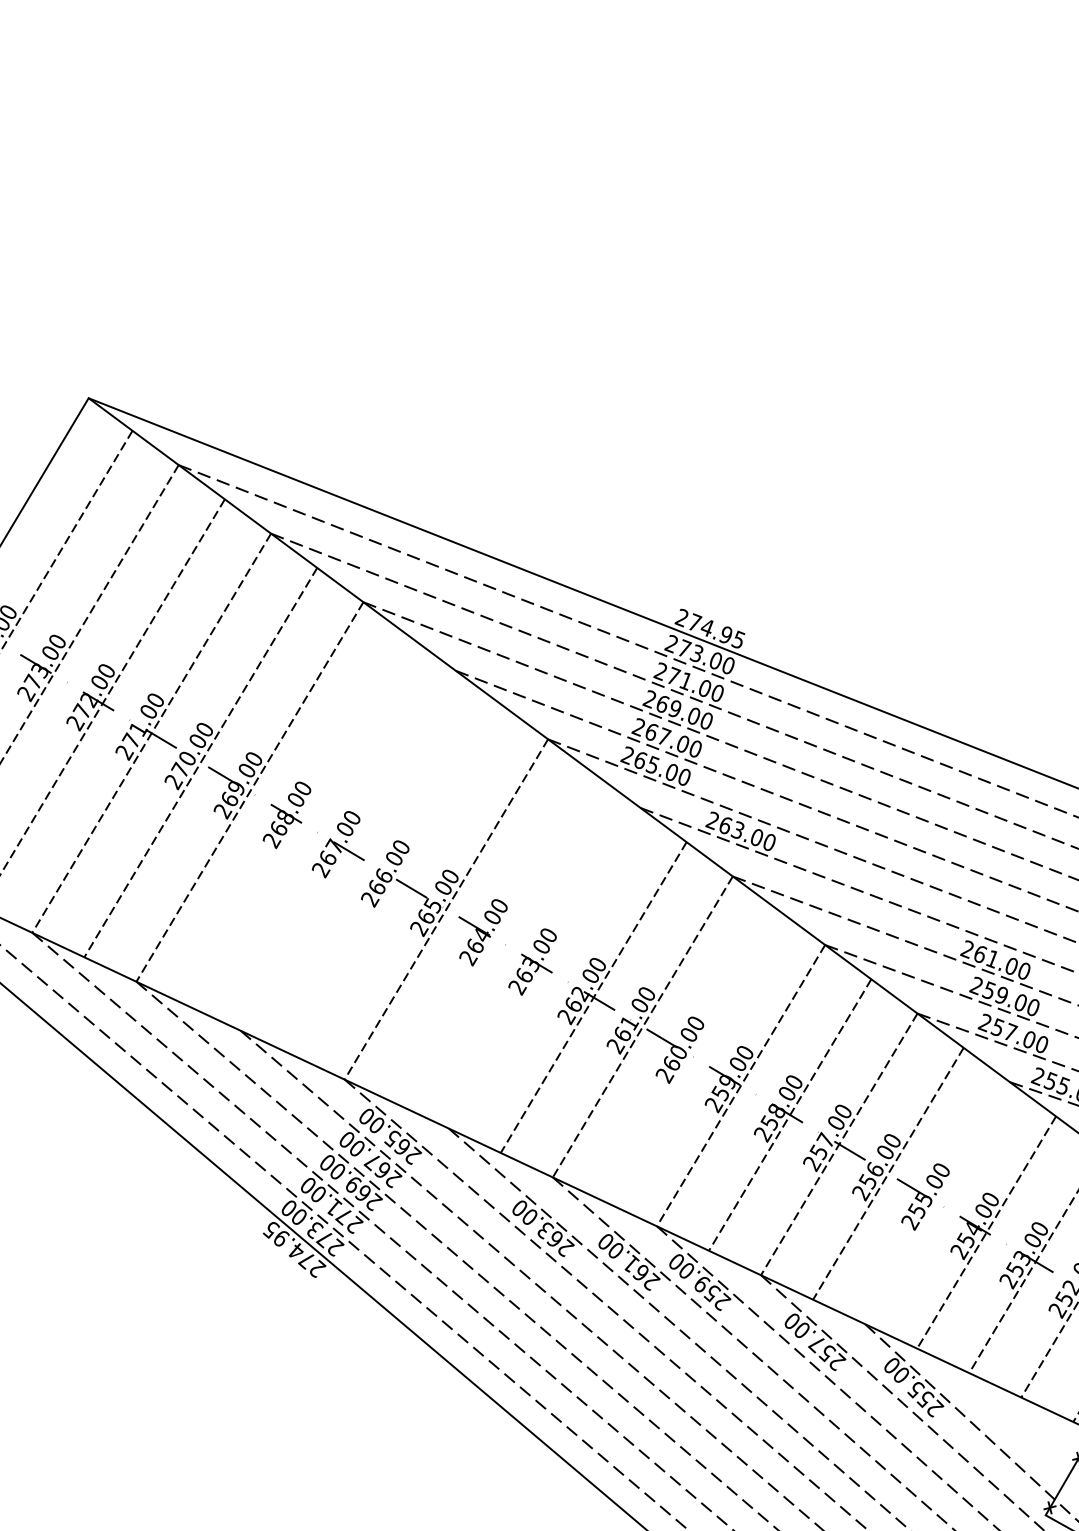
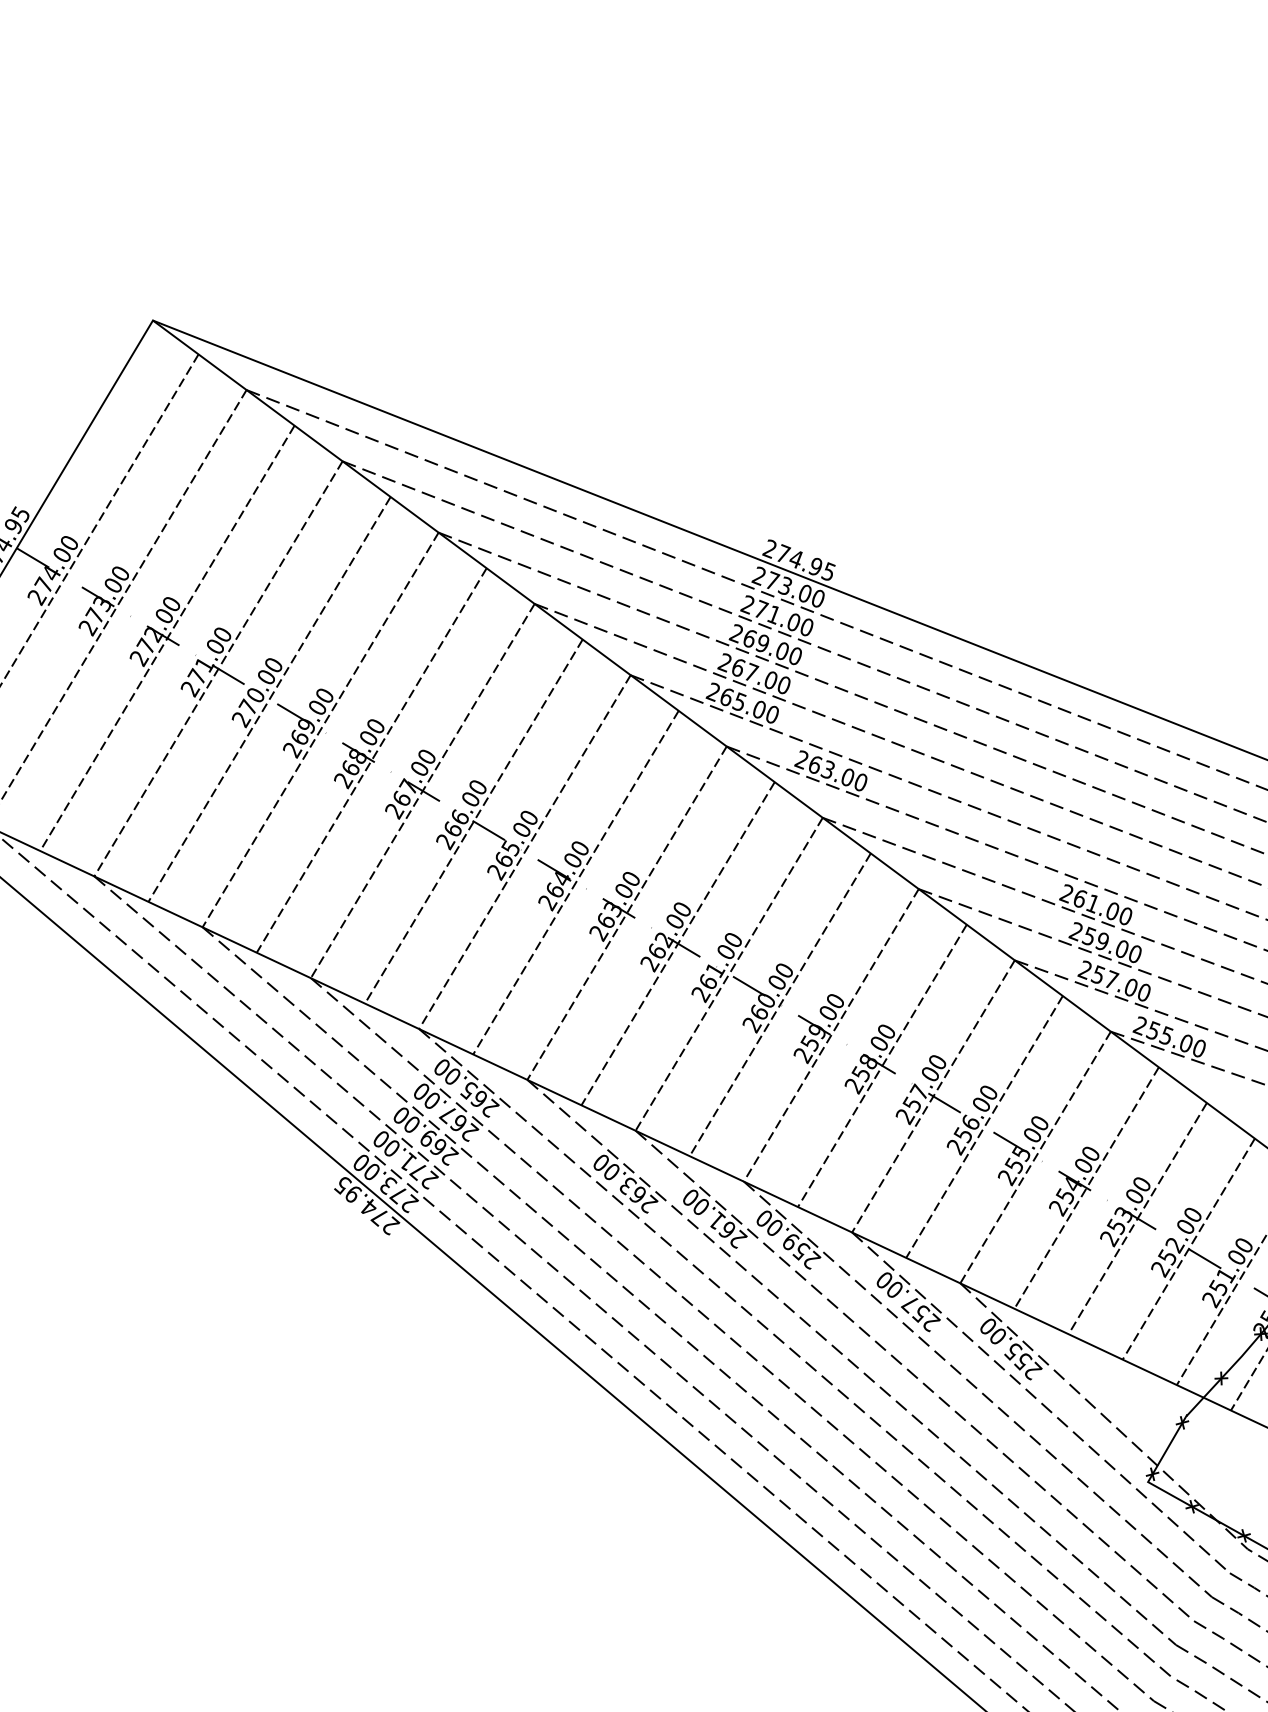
line: (298, 821) -> (371, 760), added
line: (347, 850) -> (422, 790), added
line: (396, 880) -> (473, 821), added
line: (495, 938) -> (575, 882), added
line: (544, 967) -> (626, 912), added
line: (691, 1056) -> (779, 1004), added
line: (937, 1203) -> (1035, 1157), added

